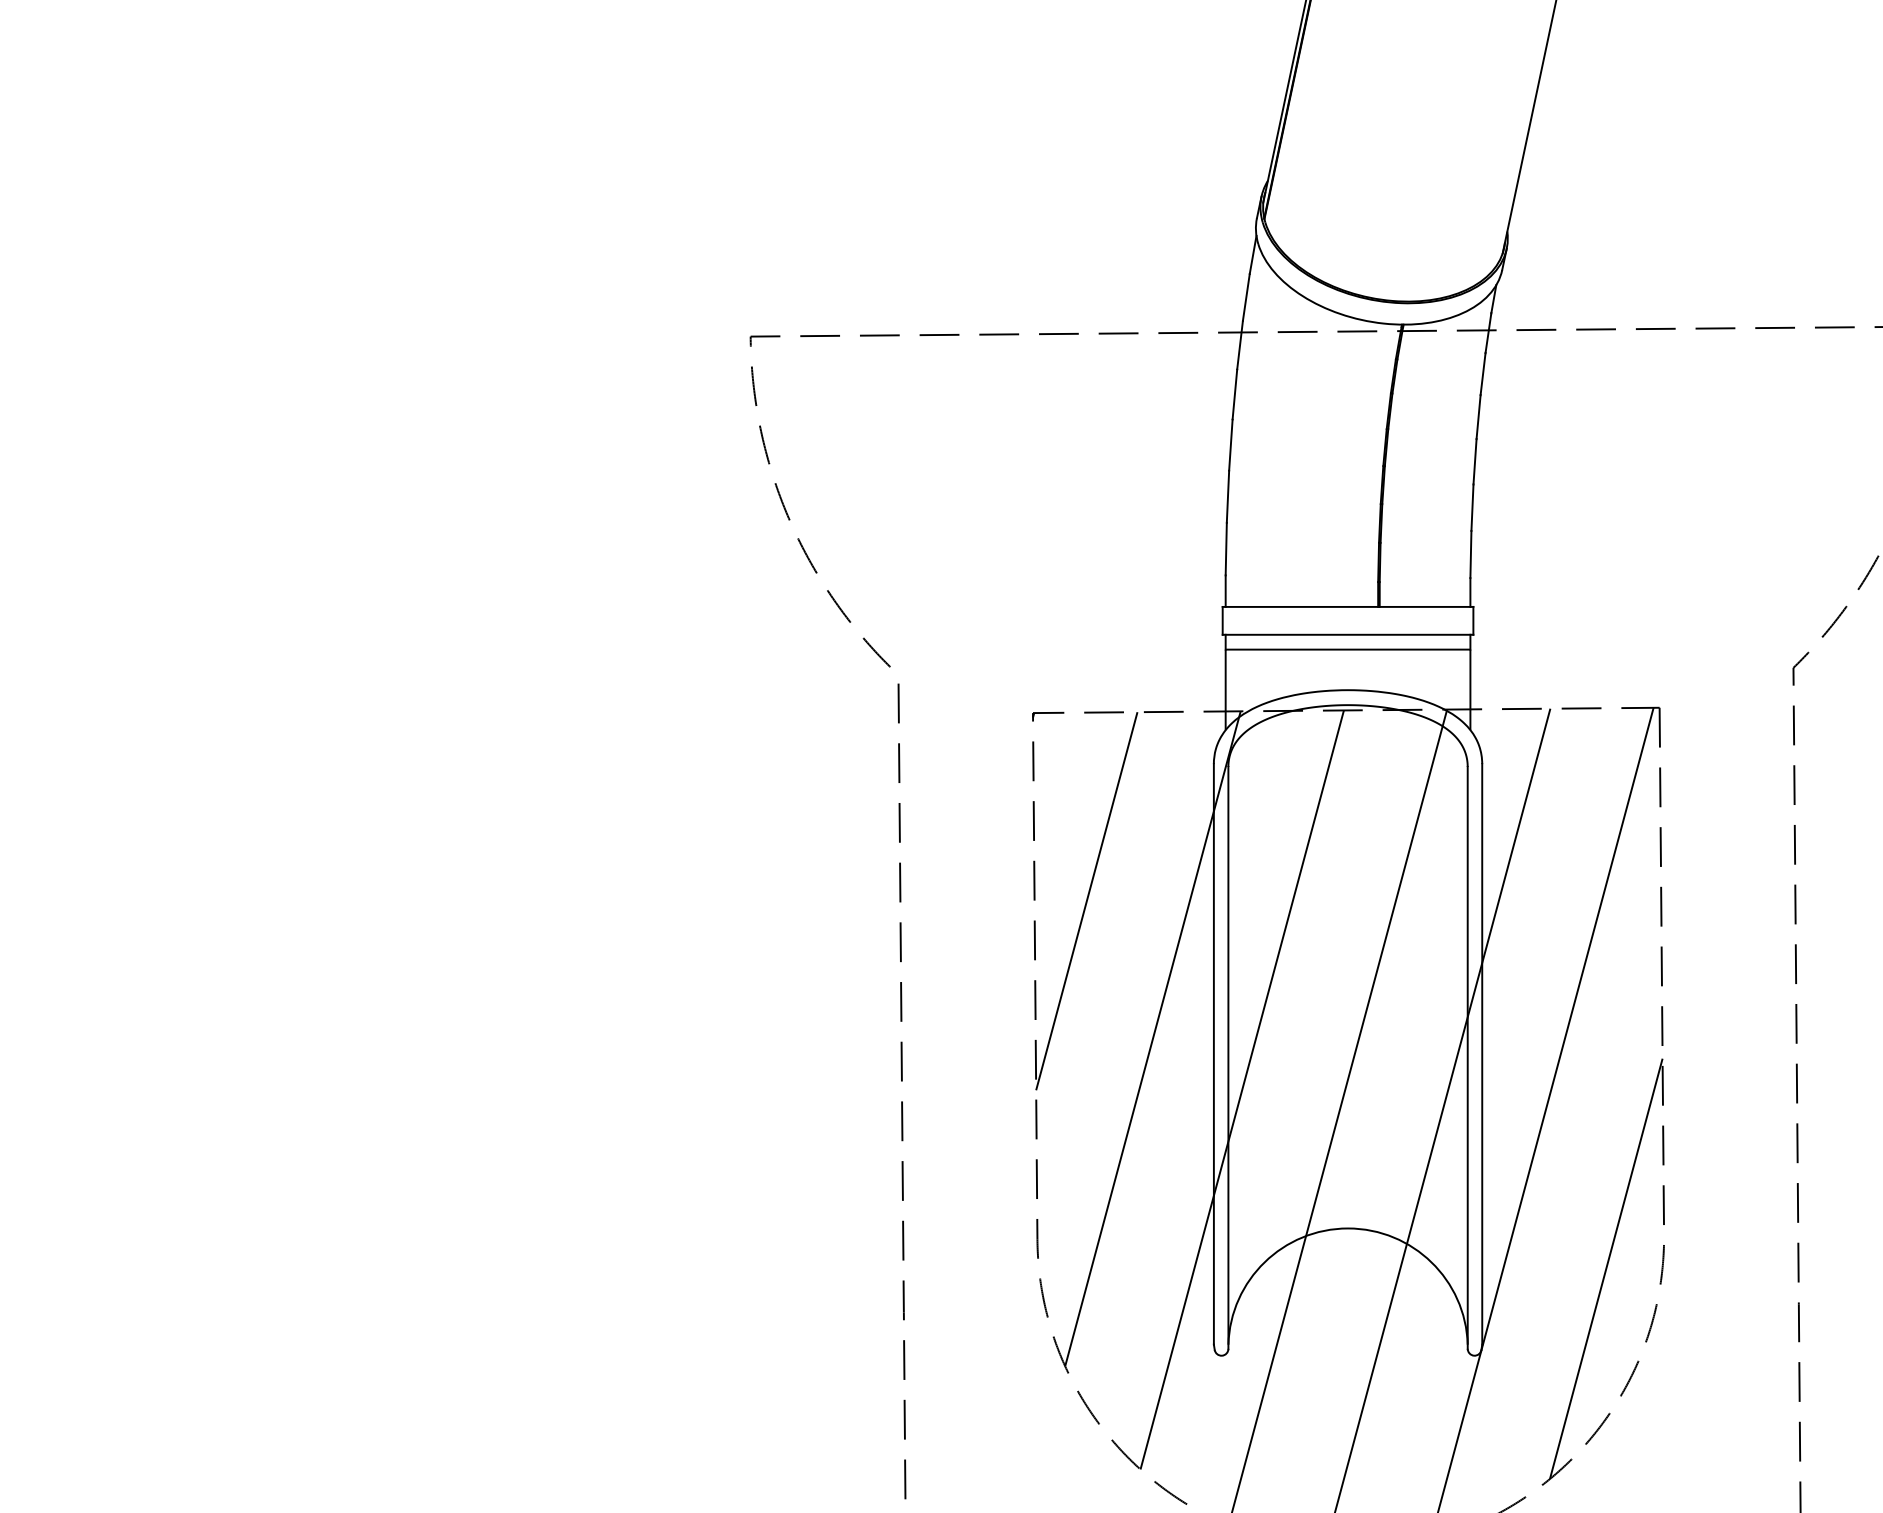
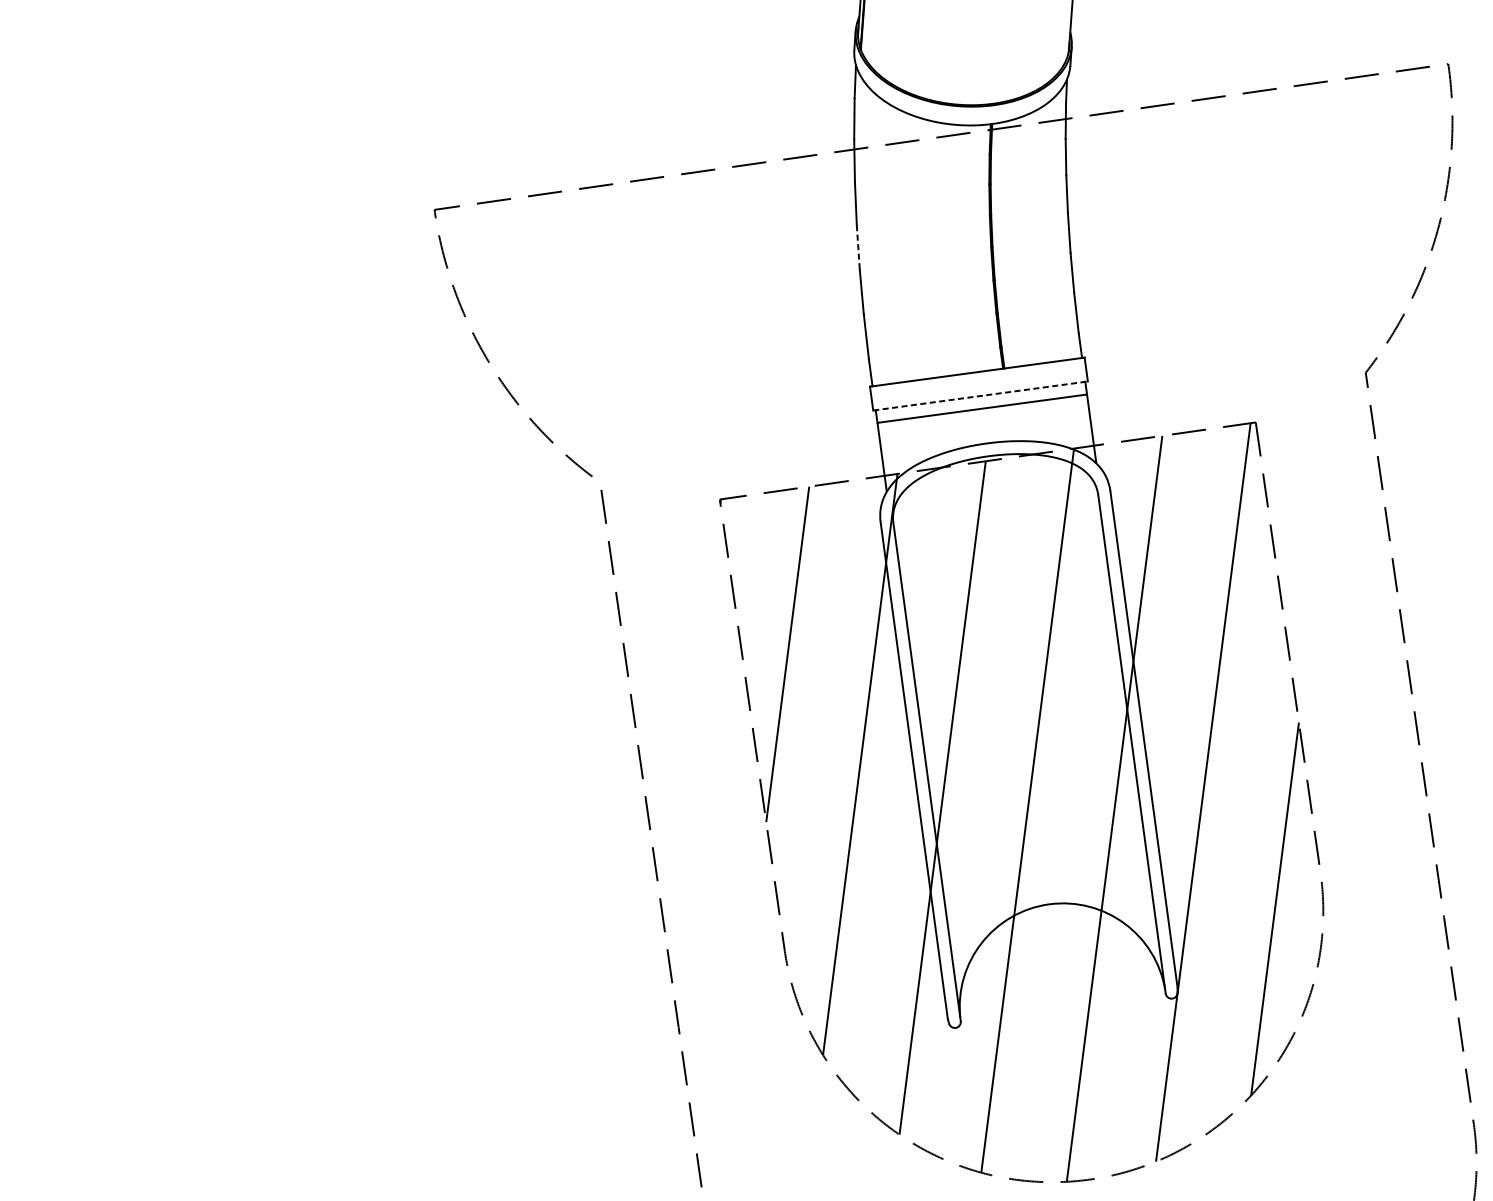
line: (1230, 445) -> (857, 247), solid -> dashed
line: (1348, 634) -> (980, 395), solid -> dashed

